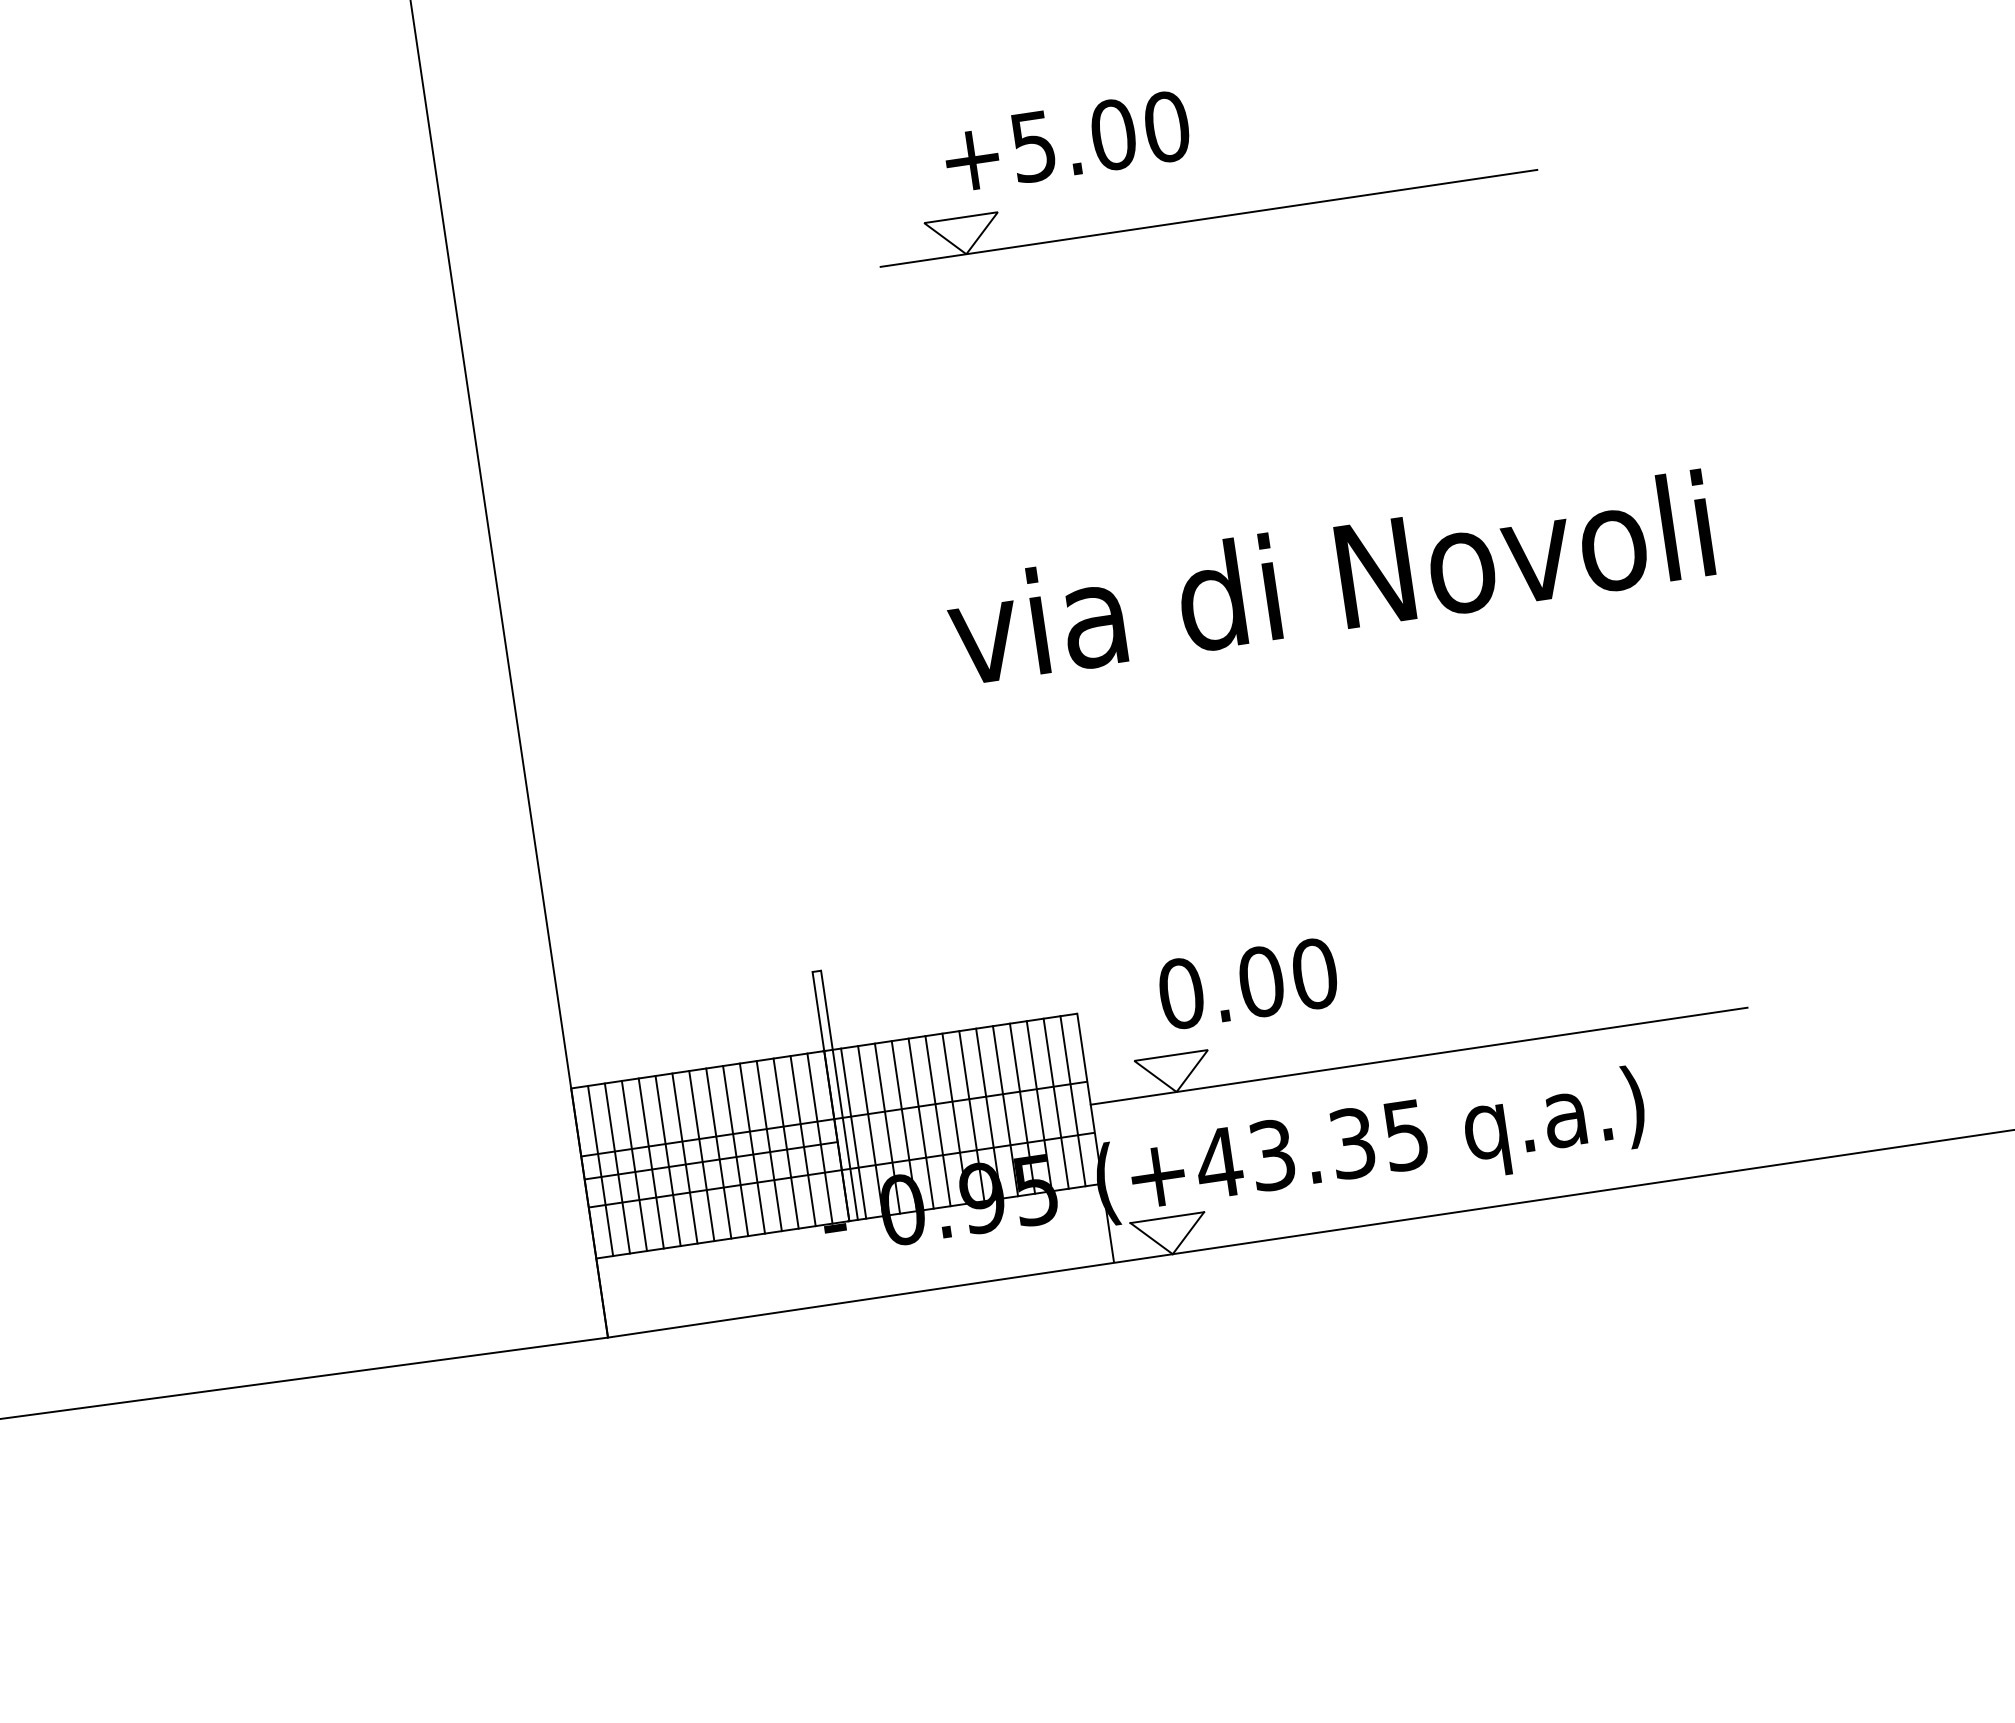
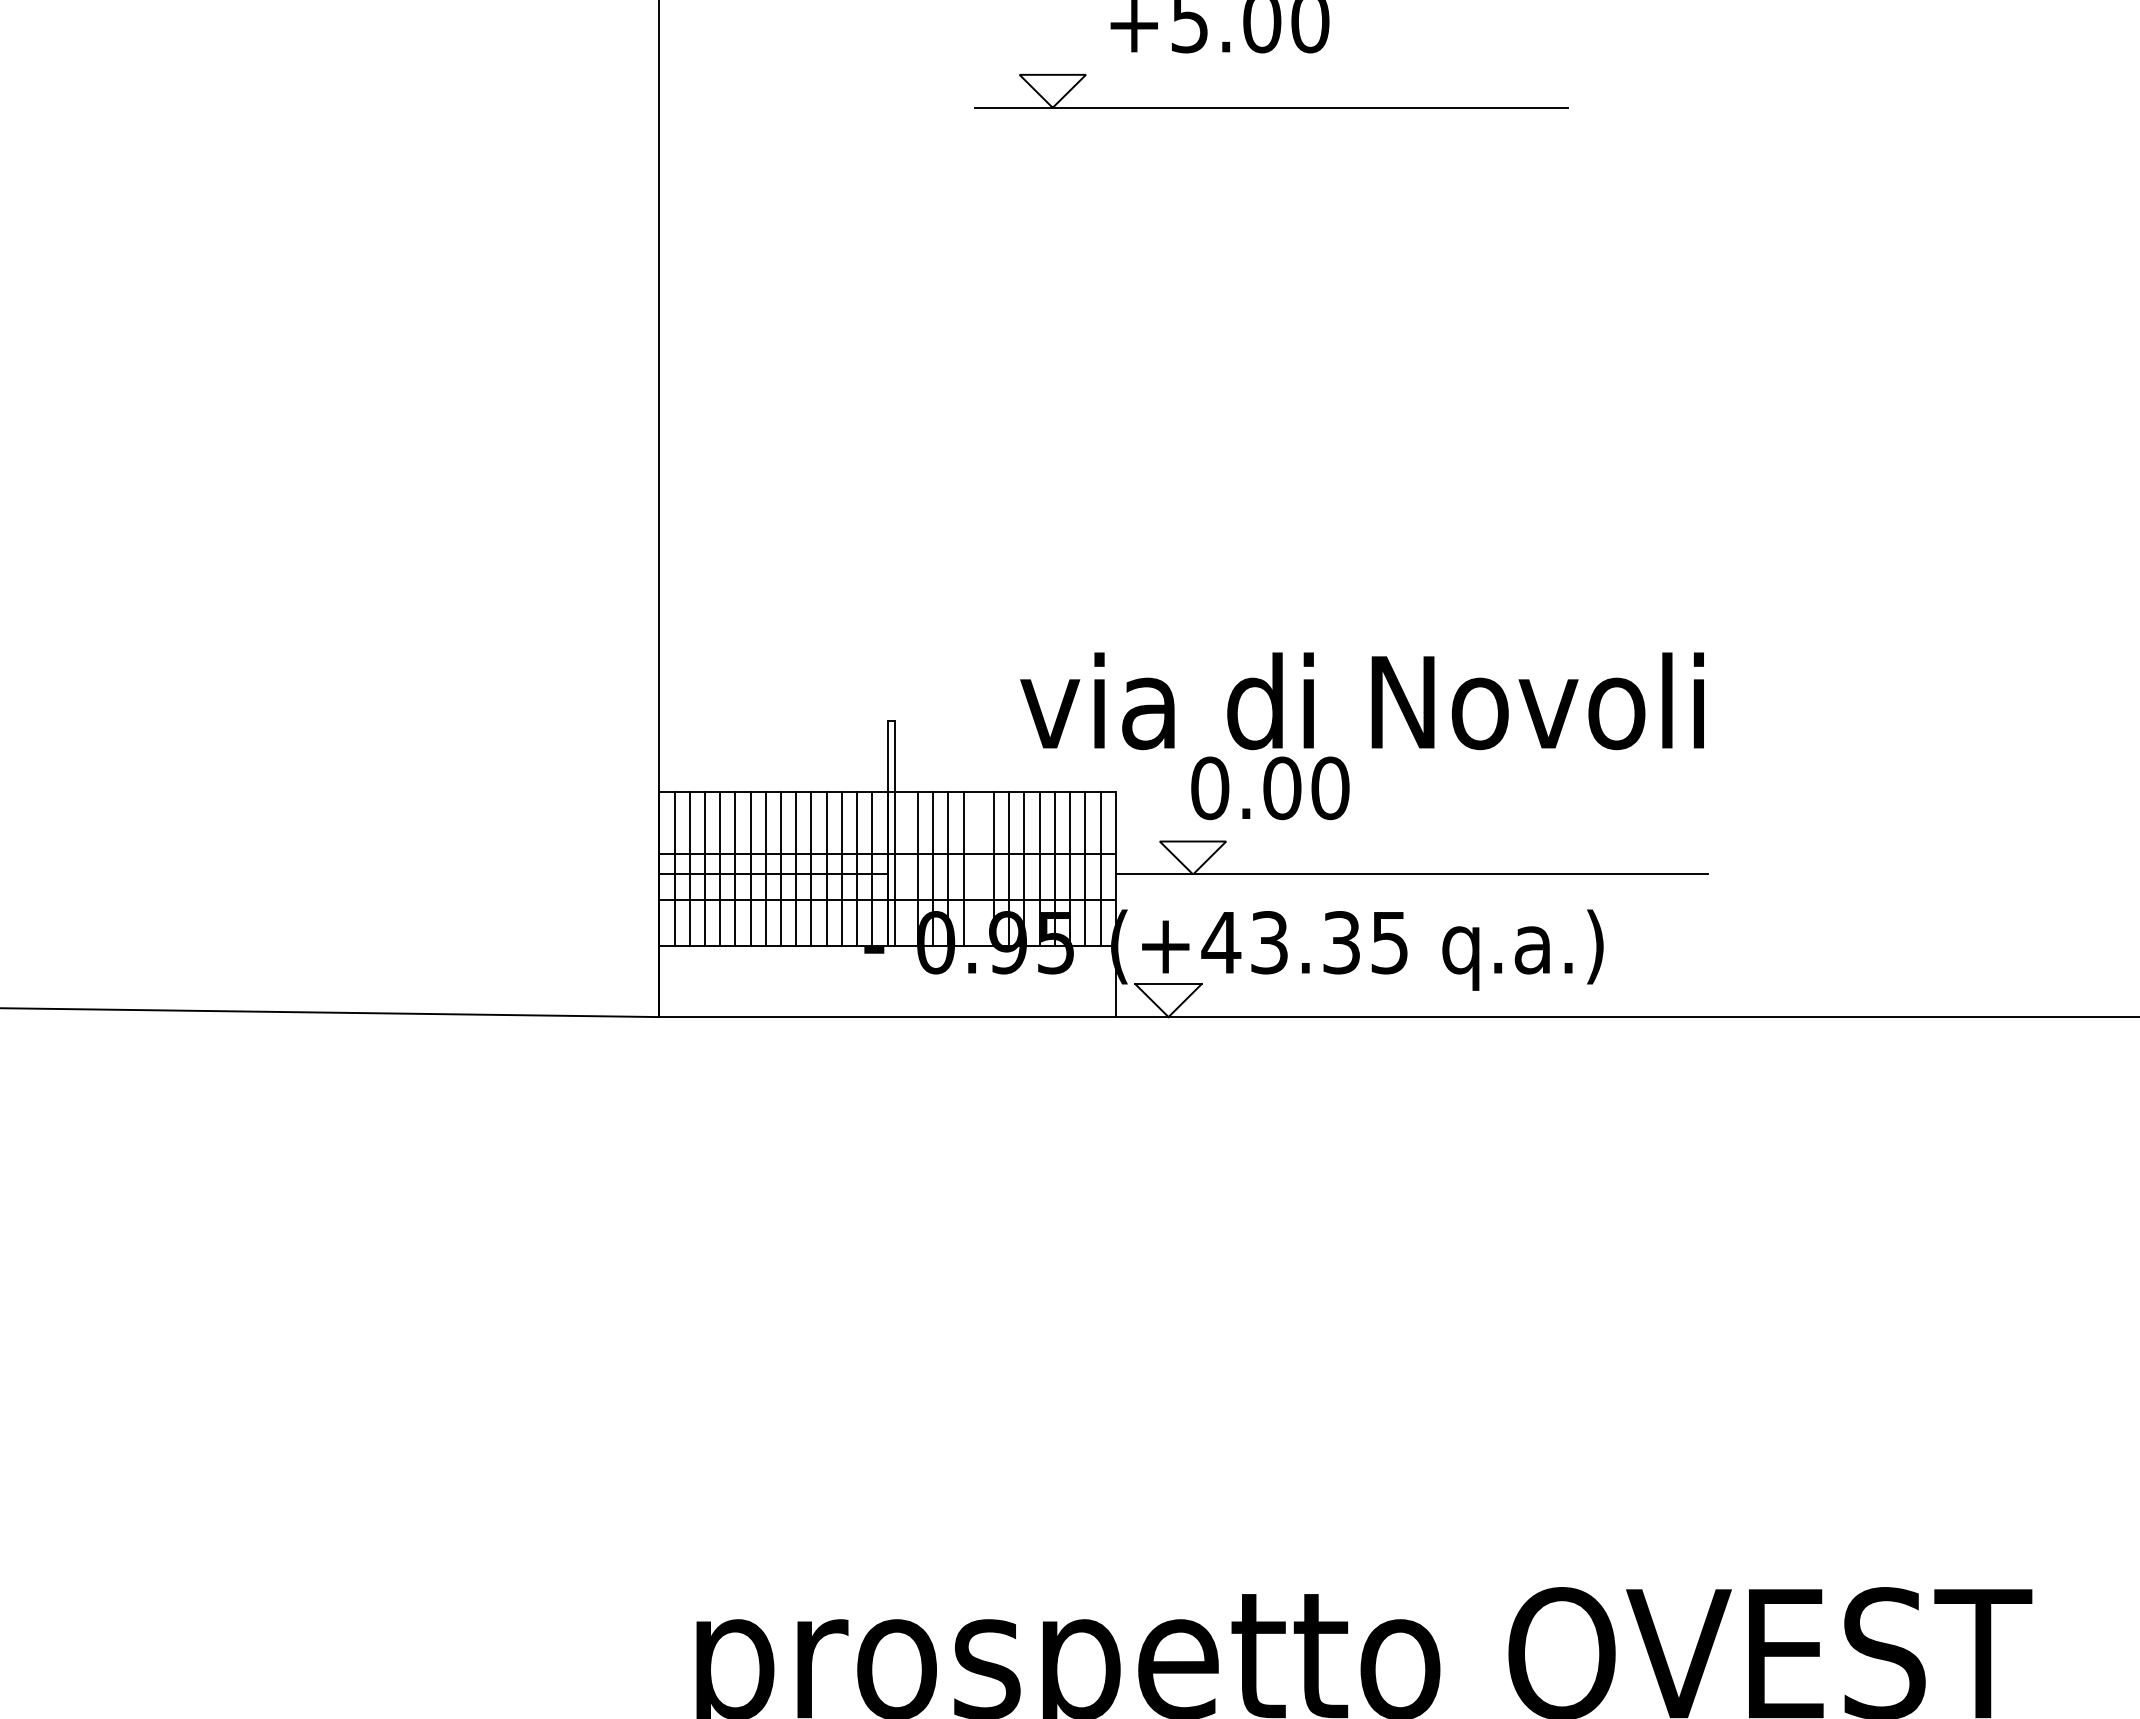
part: (1208, 218) -> (1271, 107), moved
text: (1329, 578) -> (1361, 701), moved
line: (937, 1120) -> (978, 868), removed
line: (853, 1132) -> (902, 868), removed

